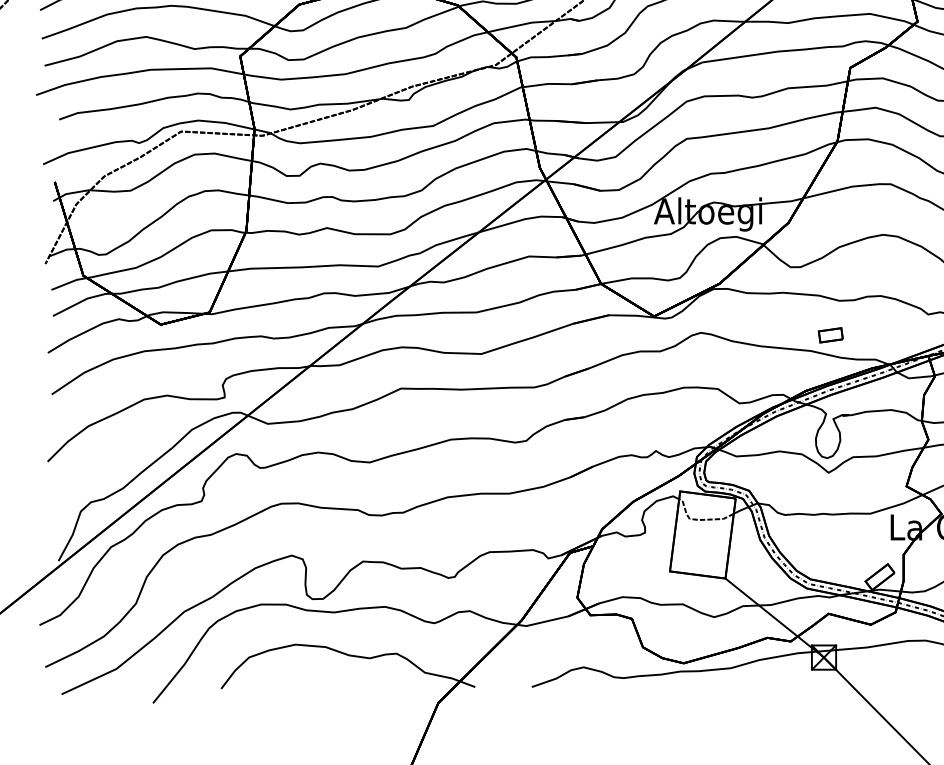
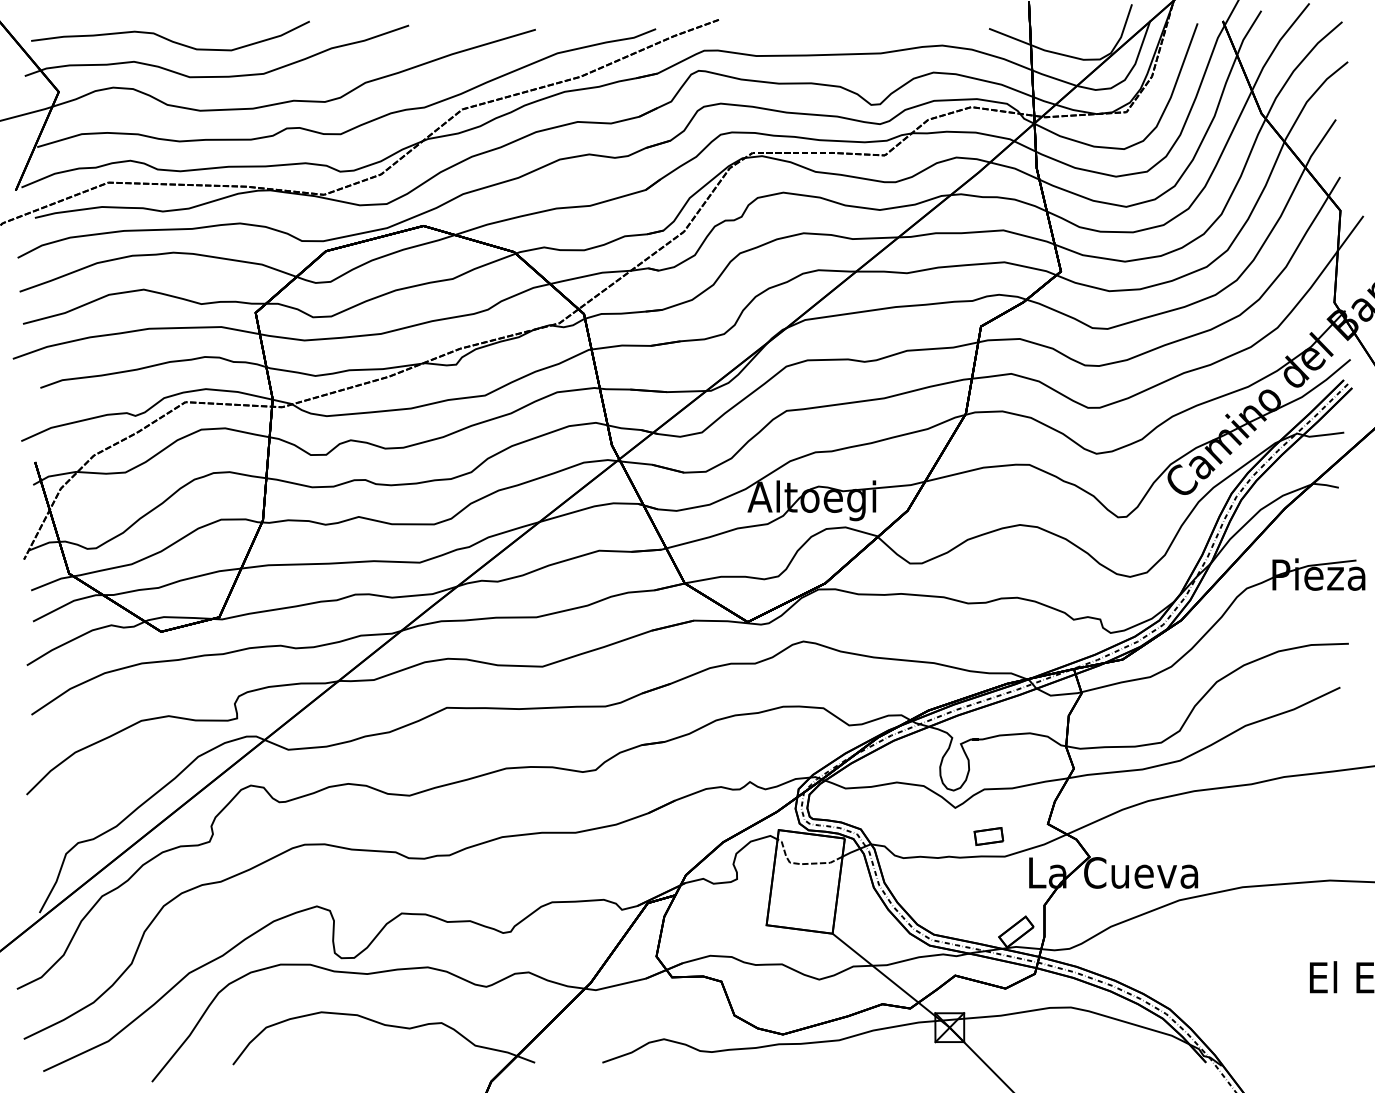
part: (830, 335) -> (988, 836), moved

